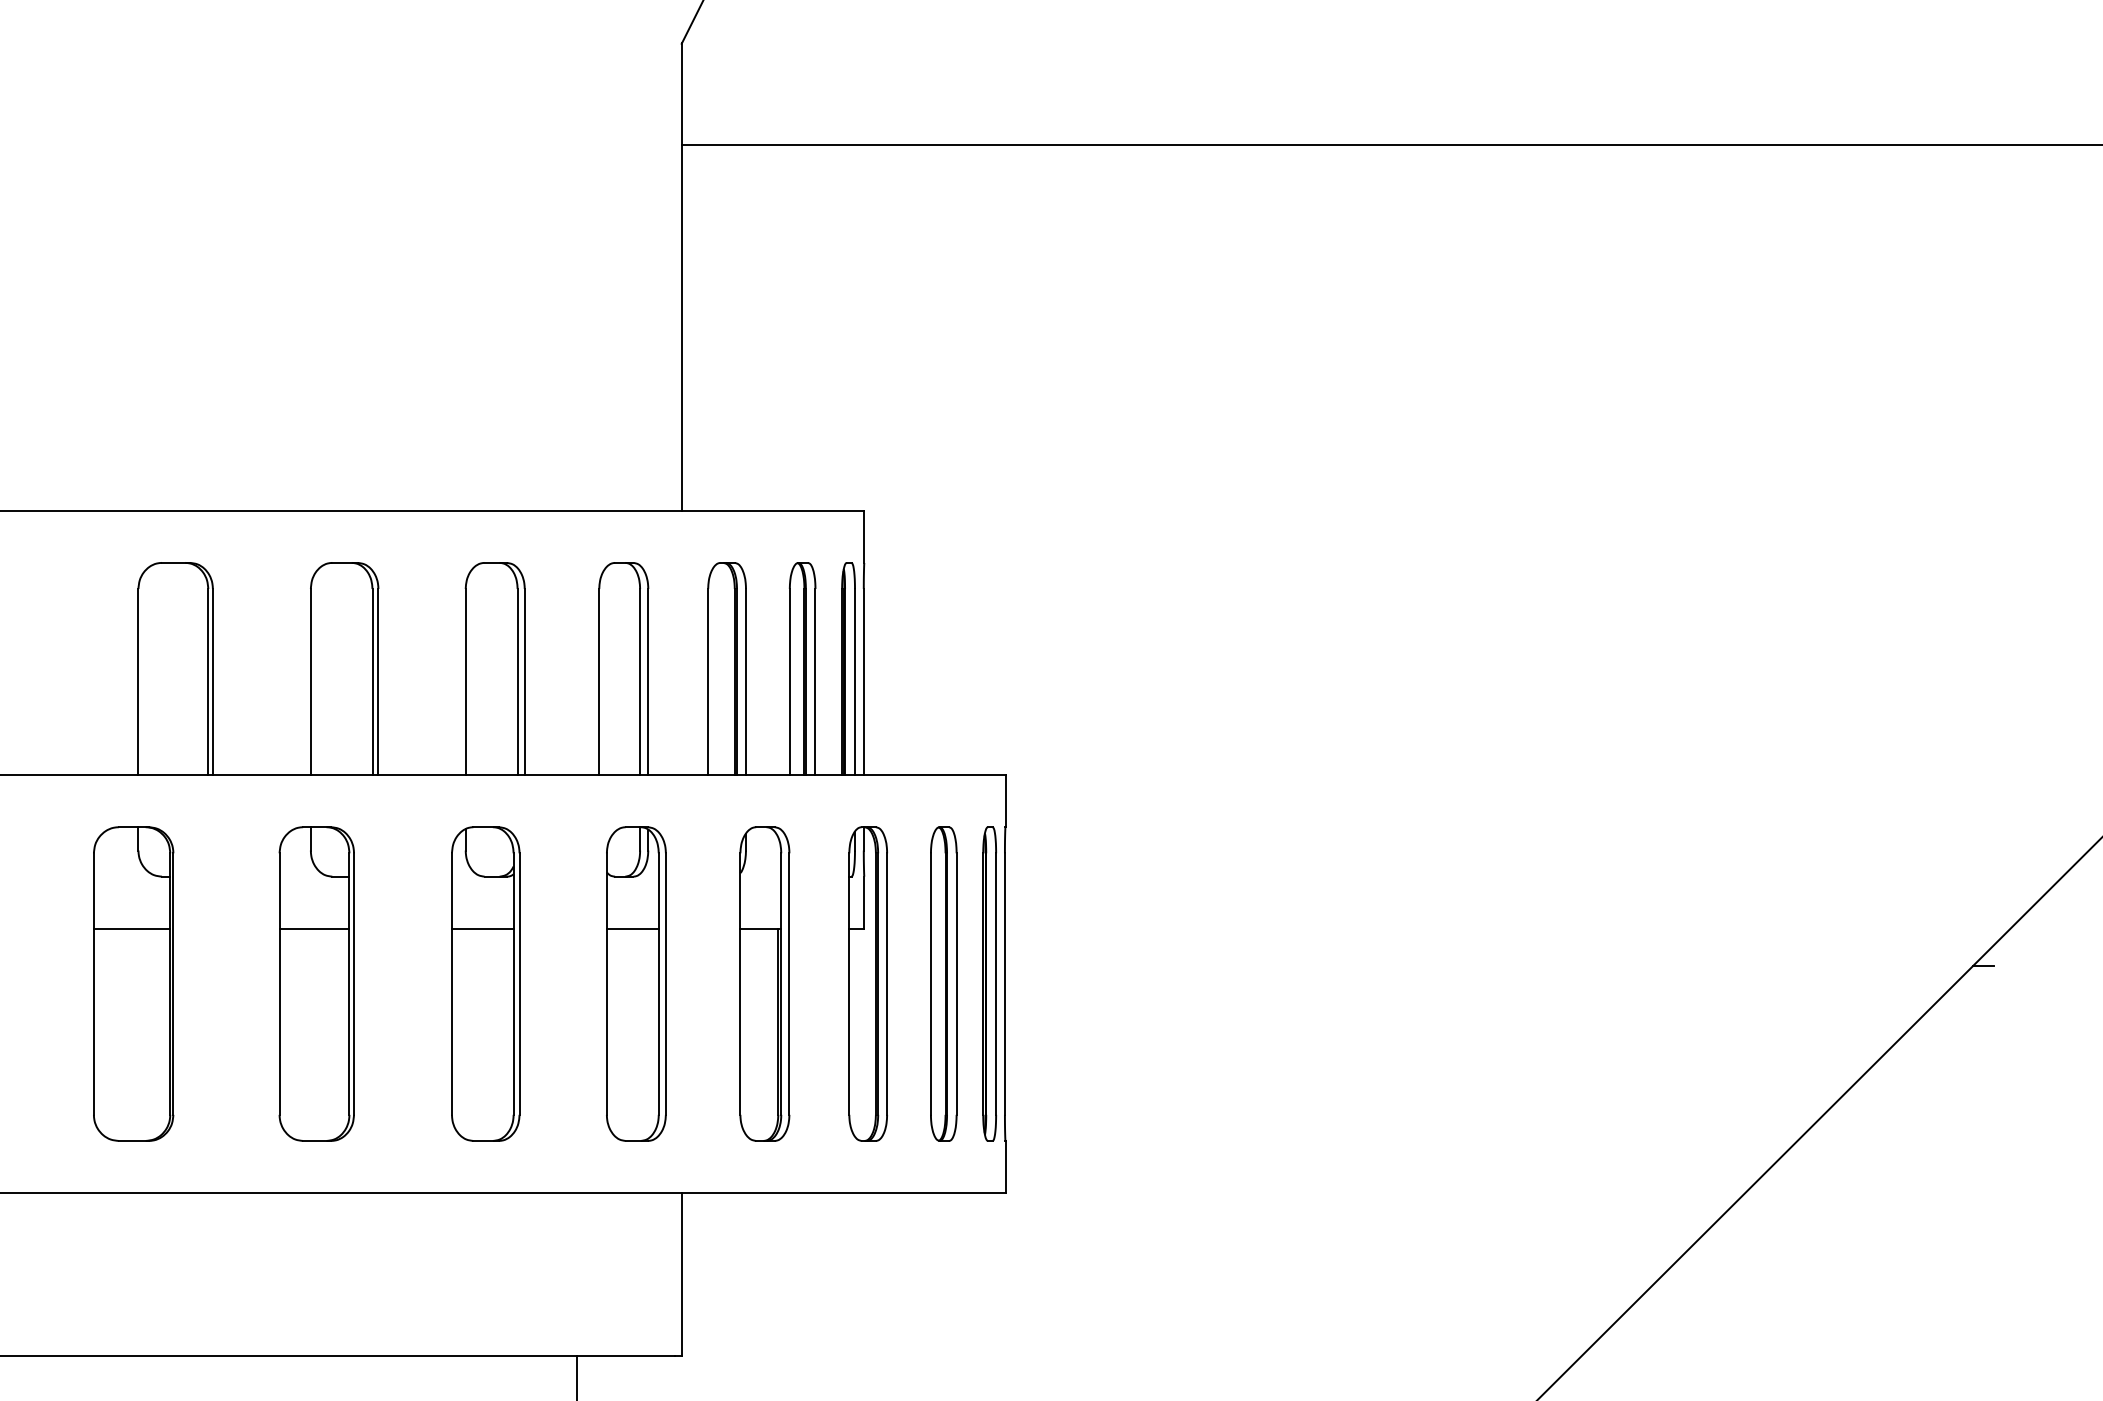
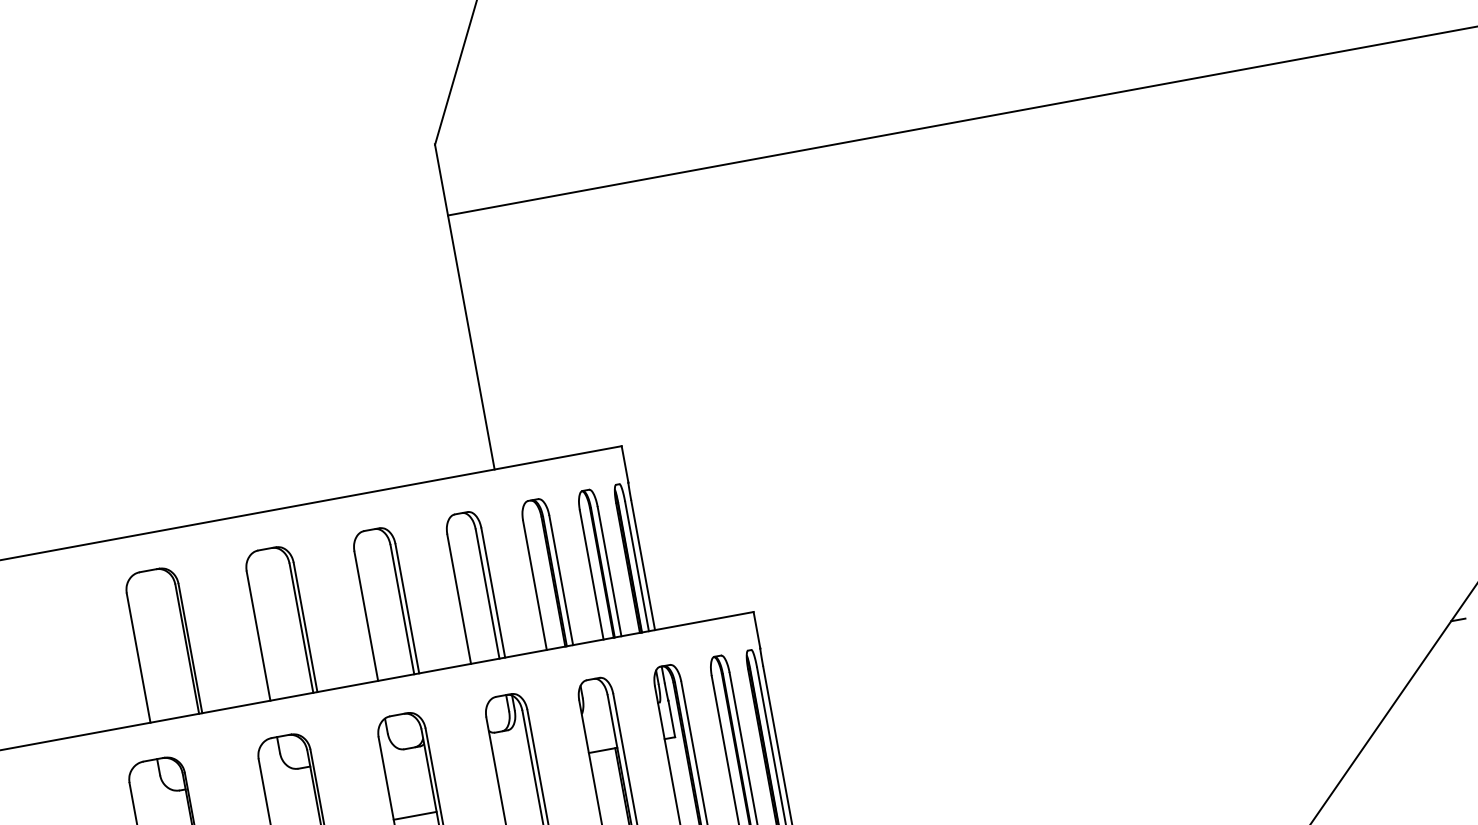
line: (314, 928) -> (292, 807), removed
line: (482, 928) -> (414, 815), moved
line: (632, 928) -> (513, 766), removed

